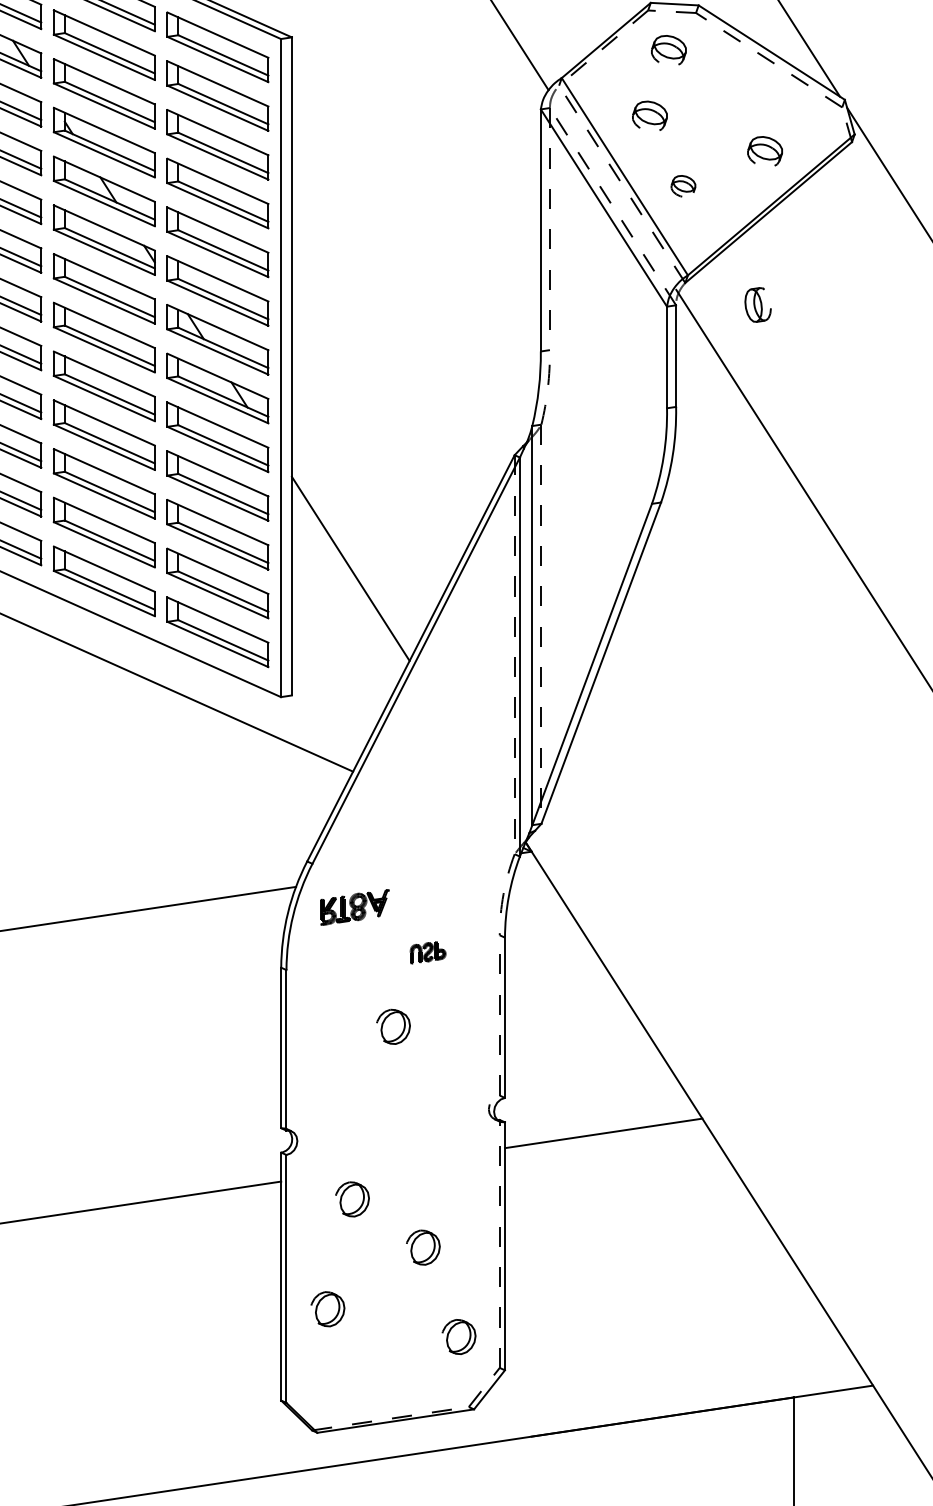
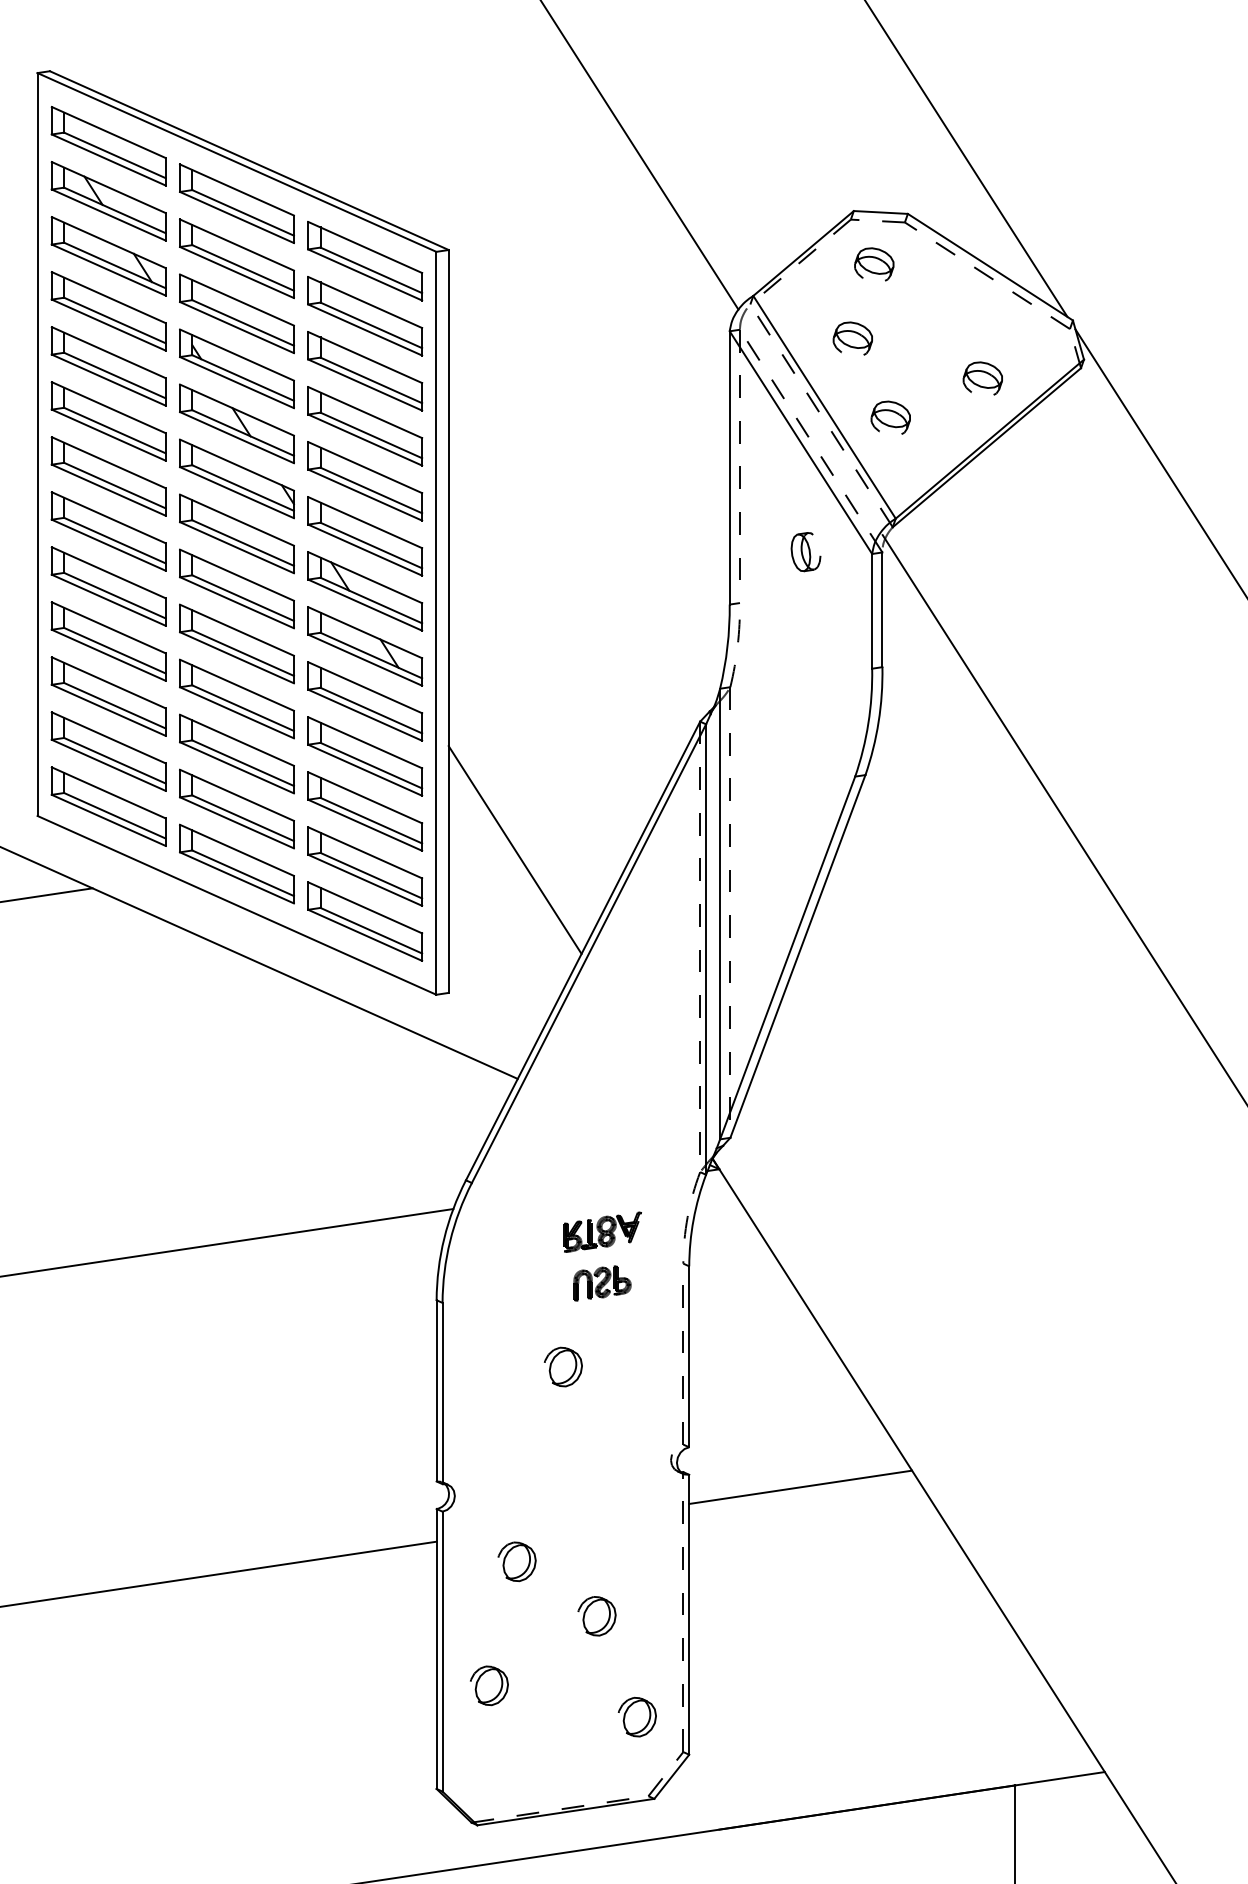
part: (683, 185) -> (890, 417), size x1.43
part: (757, 305) -> (805, 552), moved
part: (354, 906) -> (602, 1231), moved
part: (428, 952) -> (602, 1283), size x1.43

